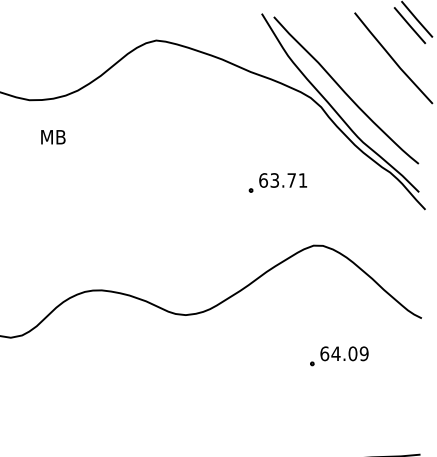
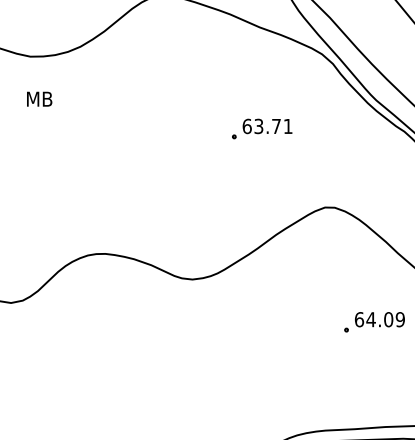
text: (53, 137) -> (39, 99), moved
part: (277, 182) -> (261, 128), moved
part: (339, 356) -> (374, 322), moved

